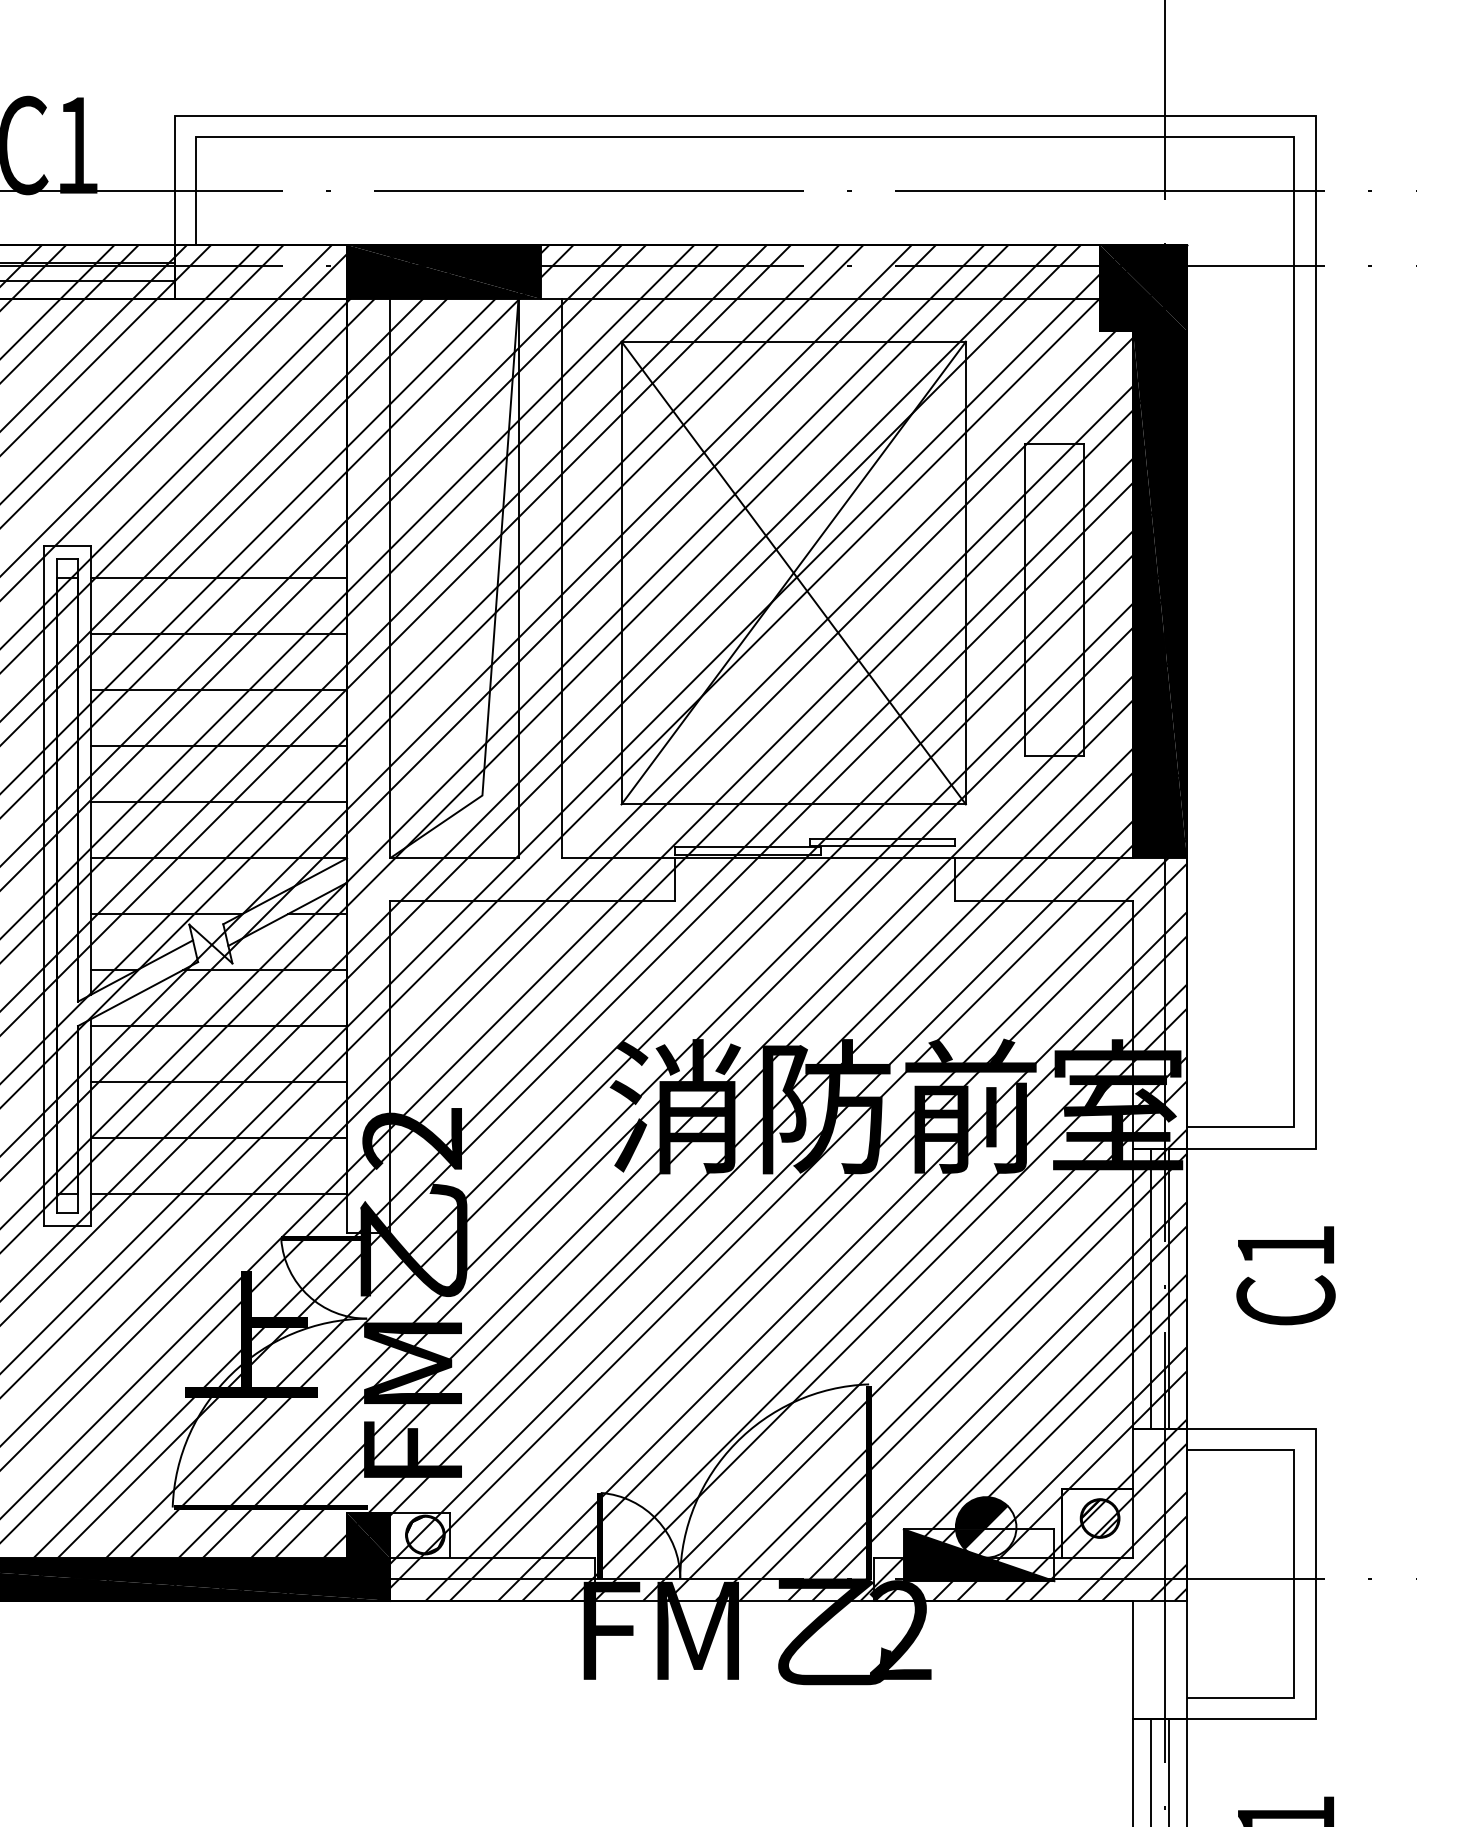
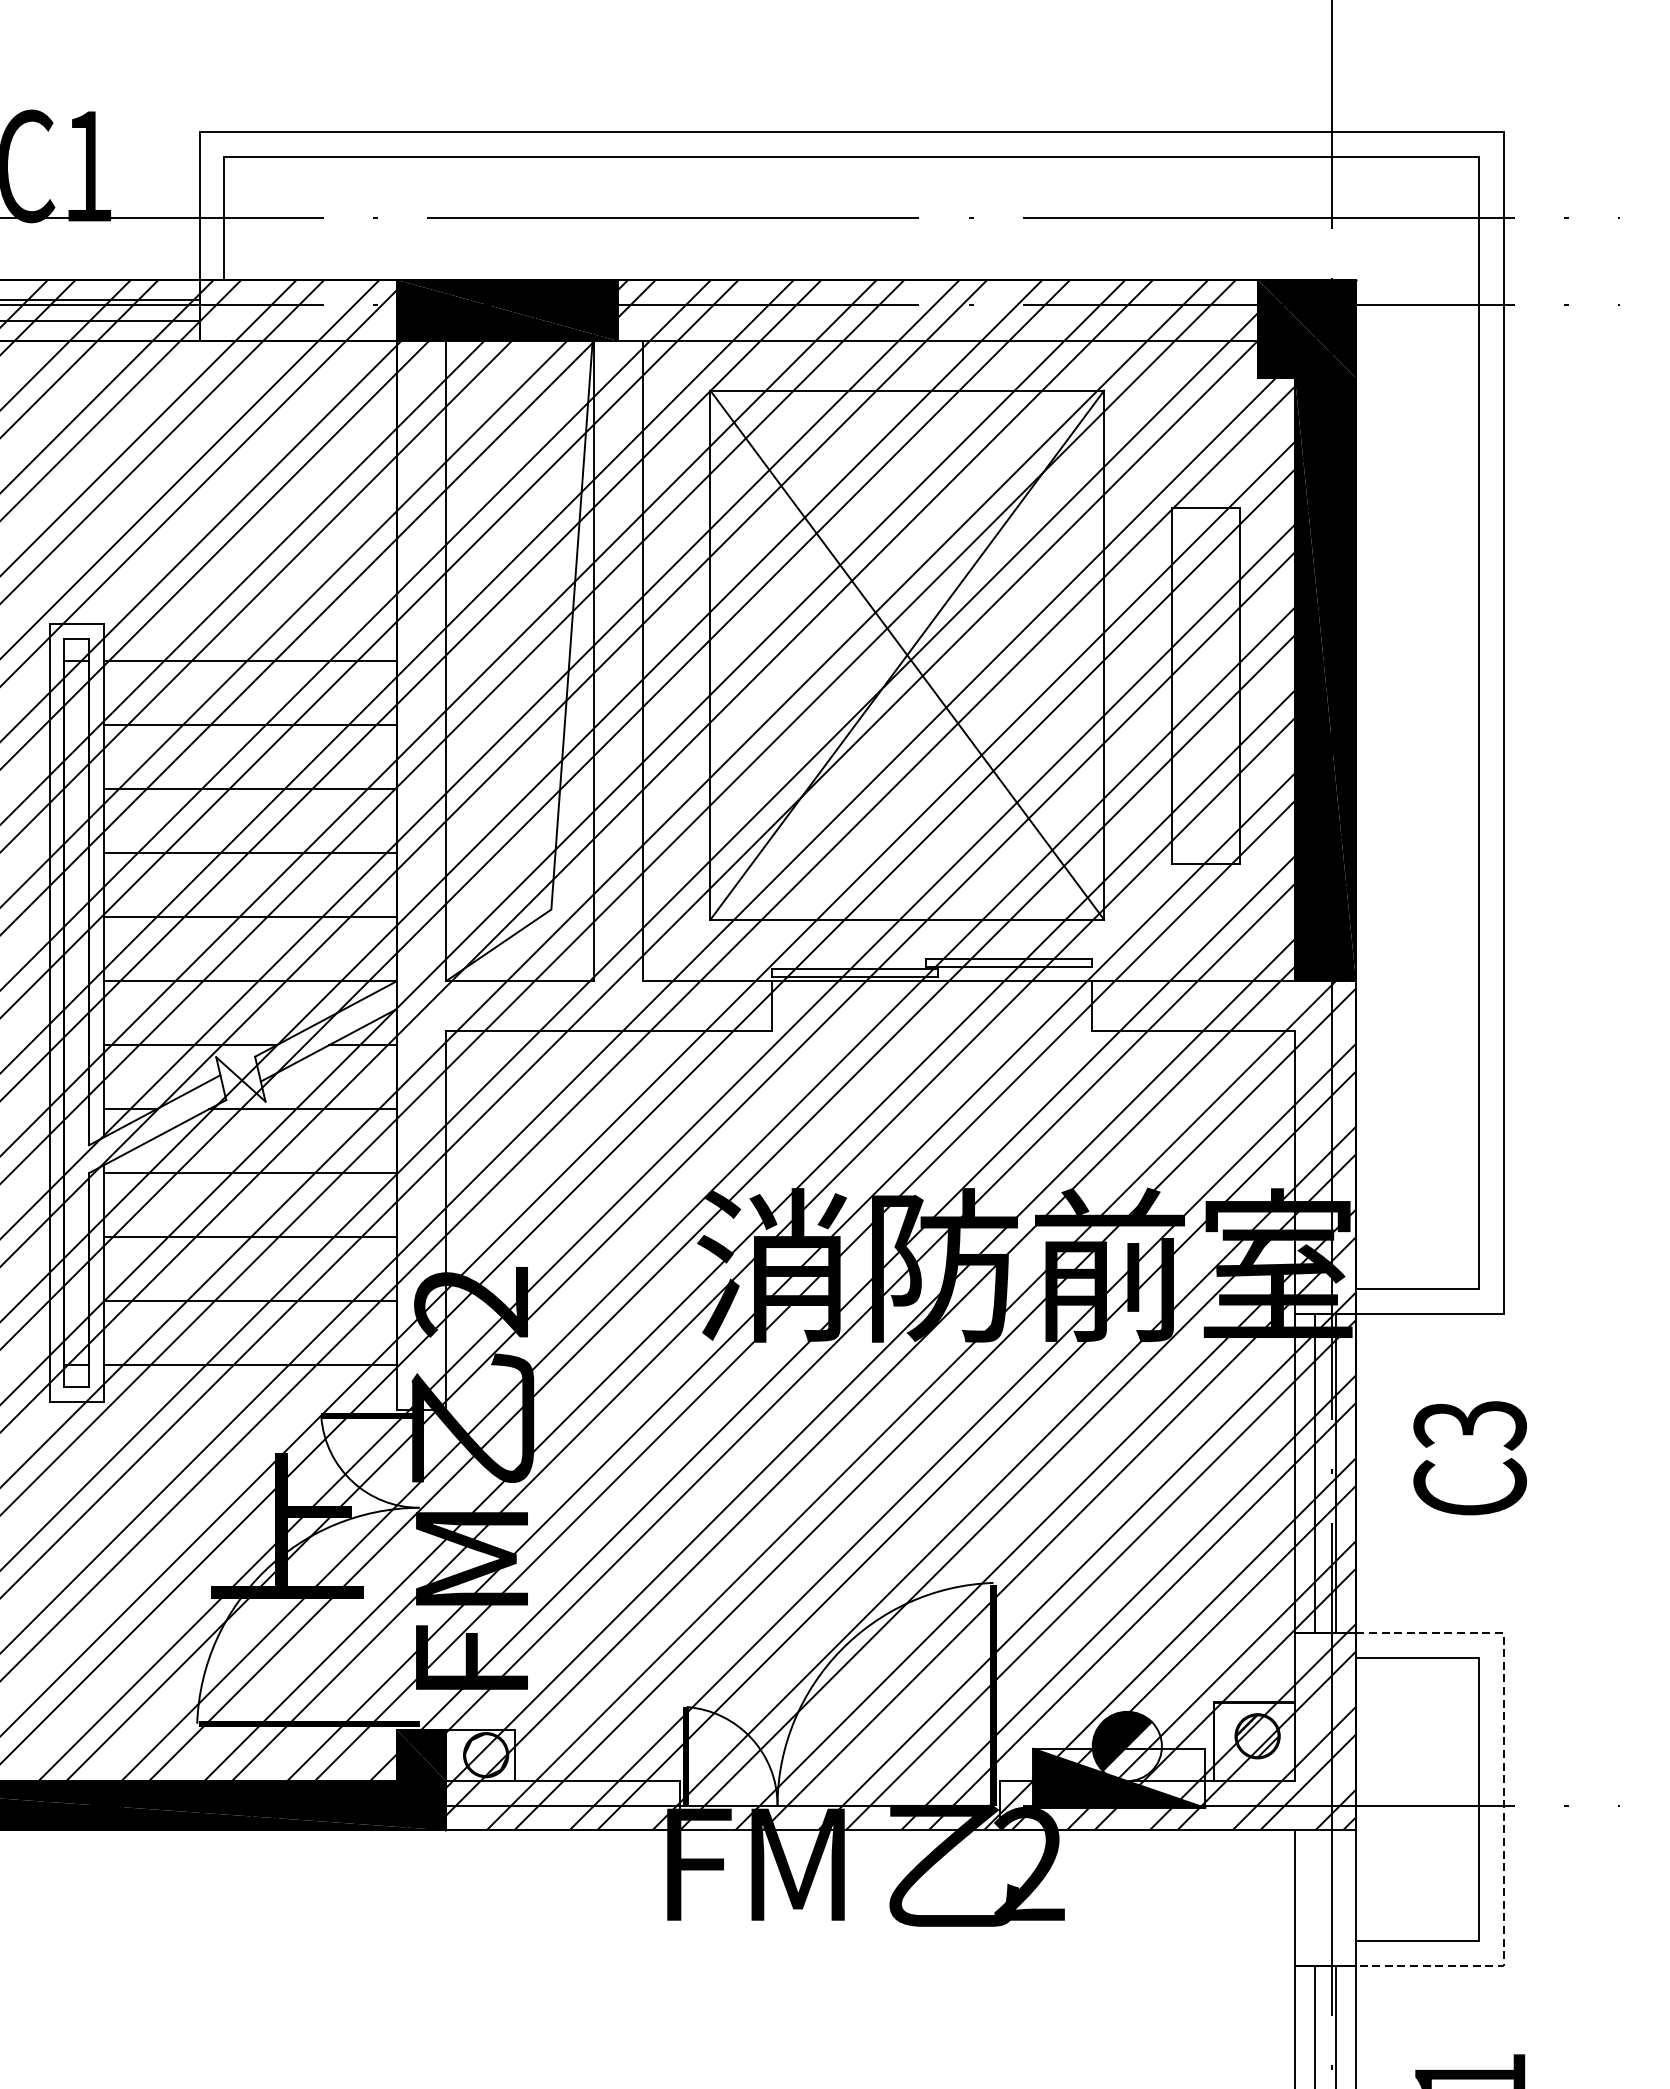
text: (1285, 1246) -> (1469, 1425), C1 -> C3
line: (1315, 1574) -> (1503, 1800), solid -> dashed

